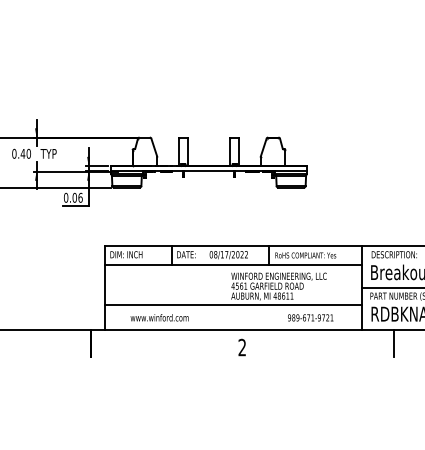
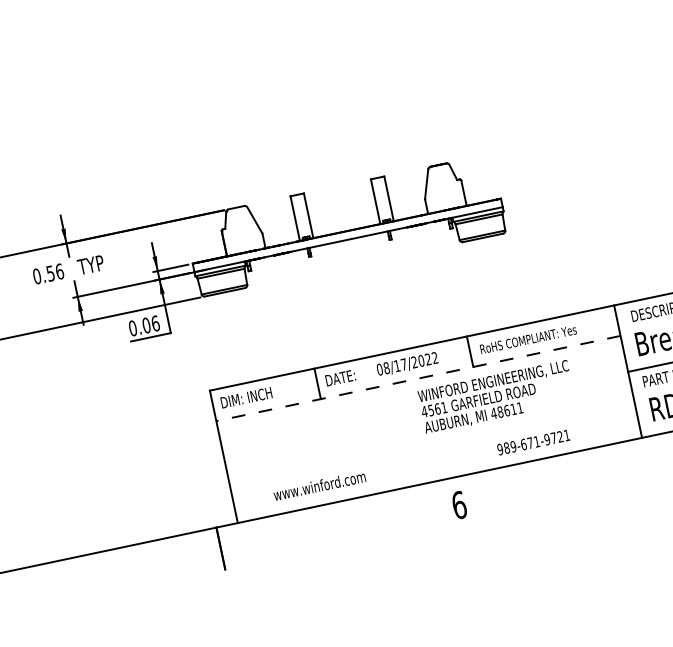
text: (25, 153) -> (54, 272), 0.40 -> 0.56
line: (233, 265) -> (418, 379), solid -> dashed
line: (233, 305) -> (431, 442), removed
text: (310, 317) -> (533, 441), moved
text: (242, 347) -> (459, 505), 2 -> 6

